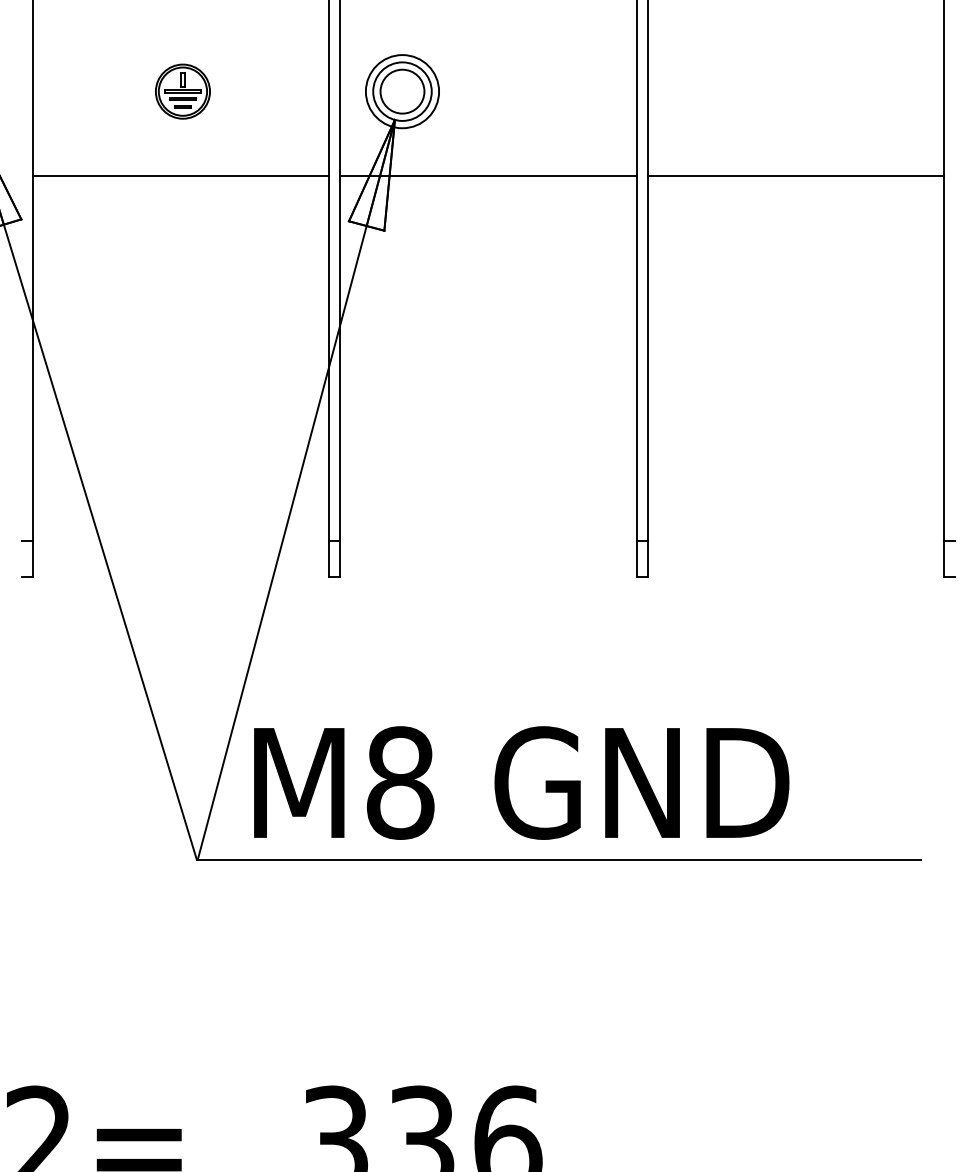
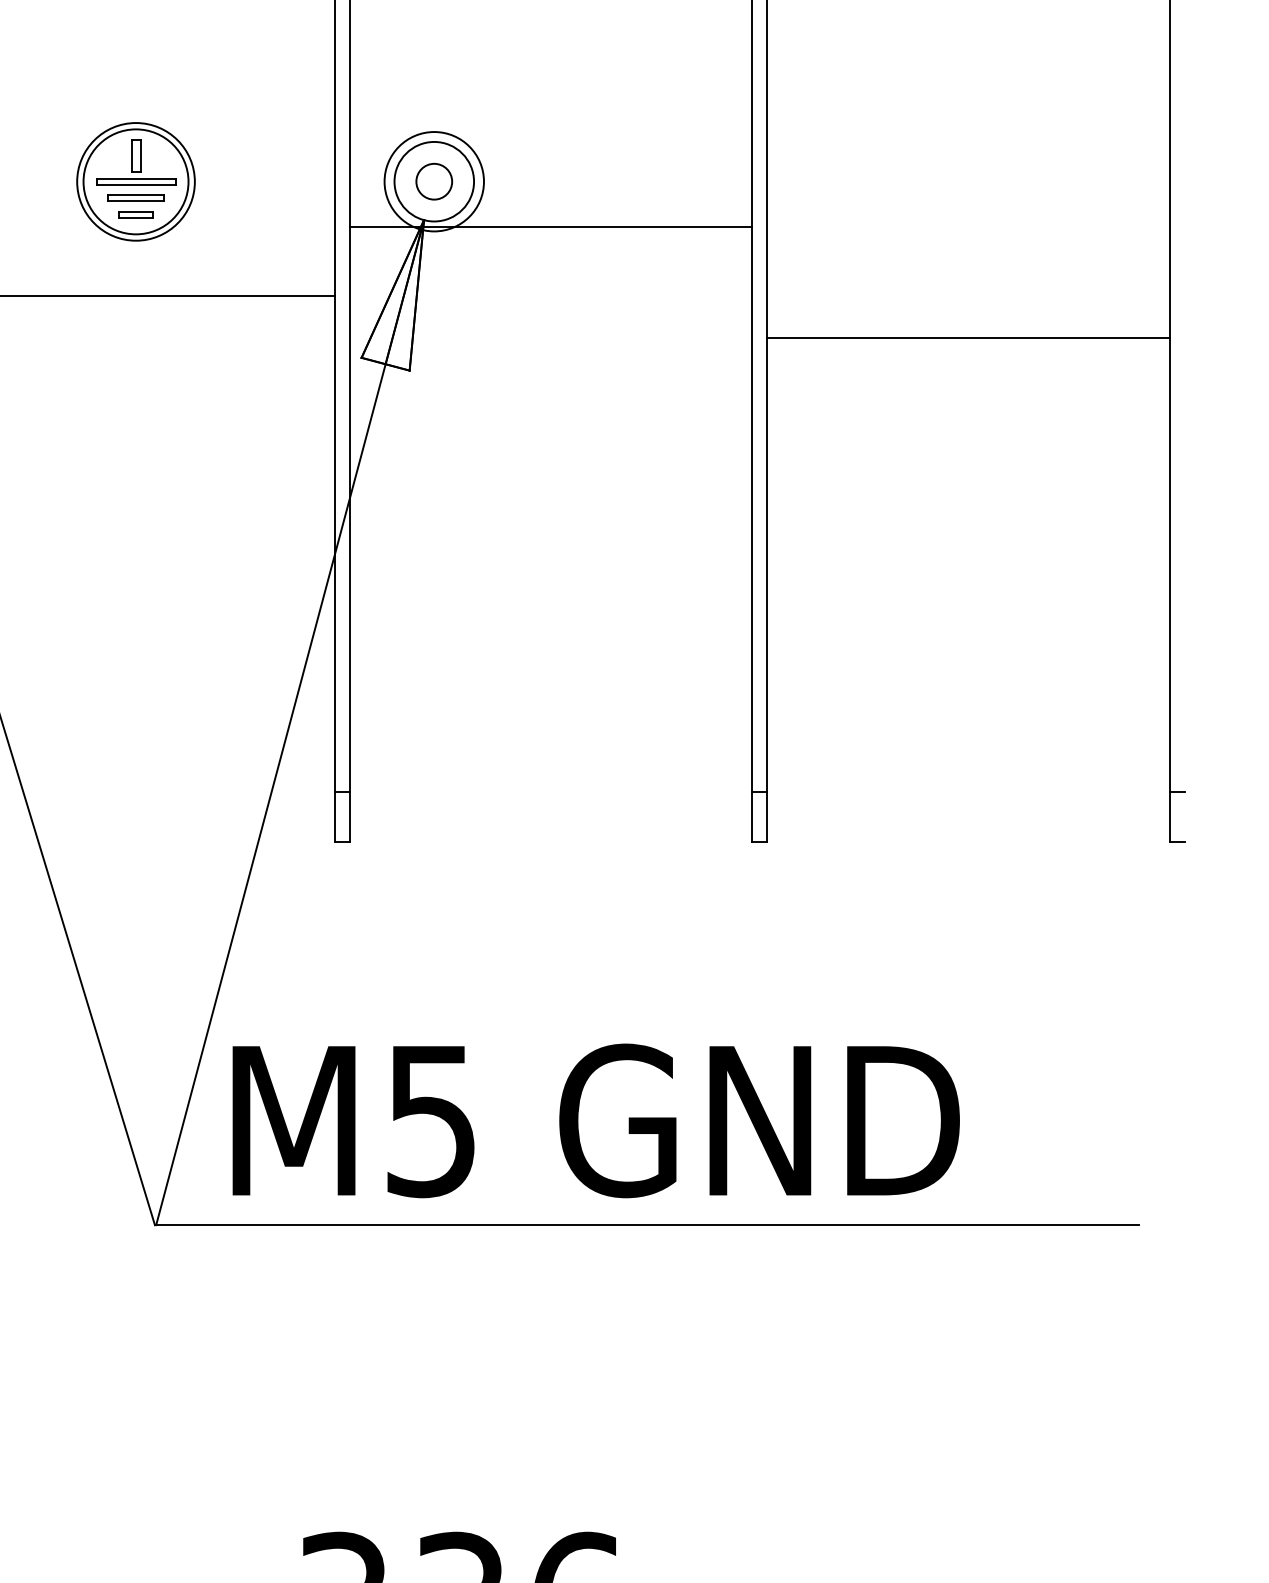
part: (182, 91) -> (135, 181), size x1.6
circle: (402, 91) -> (434, 181), size x0.6
line: (488, 175) -> (551, 226), moved
line: (795, 175) -> (968, 337), moved
text: (400, 782) -> (431, 1120), M8 -> M5

